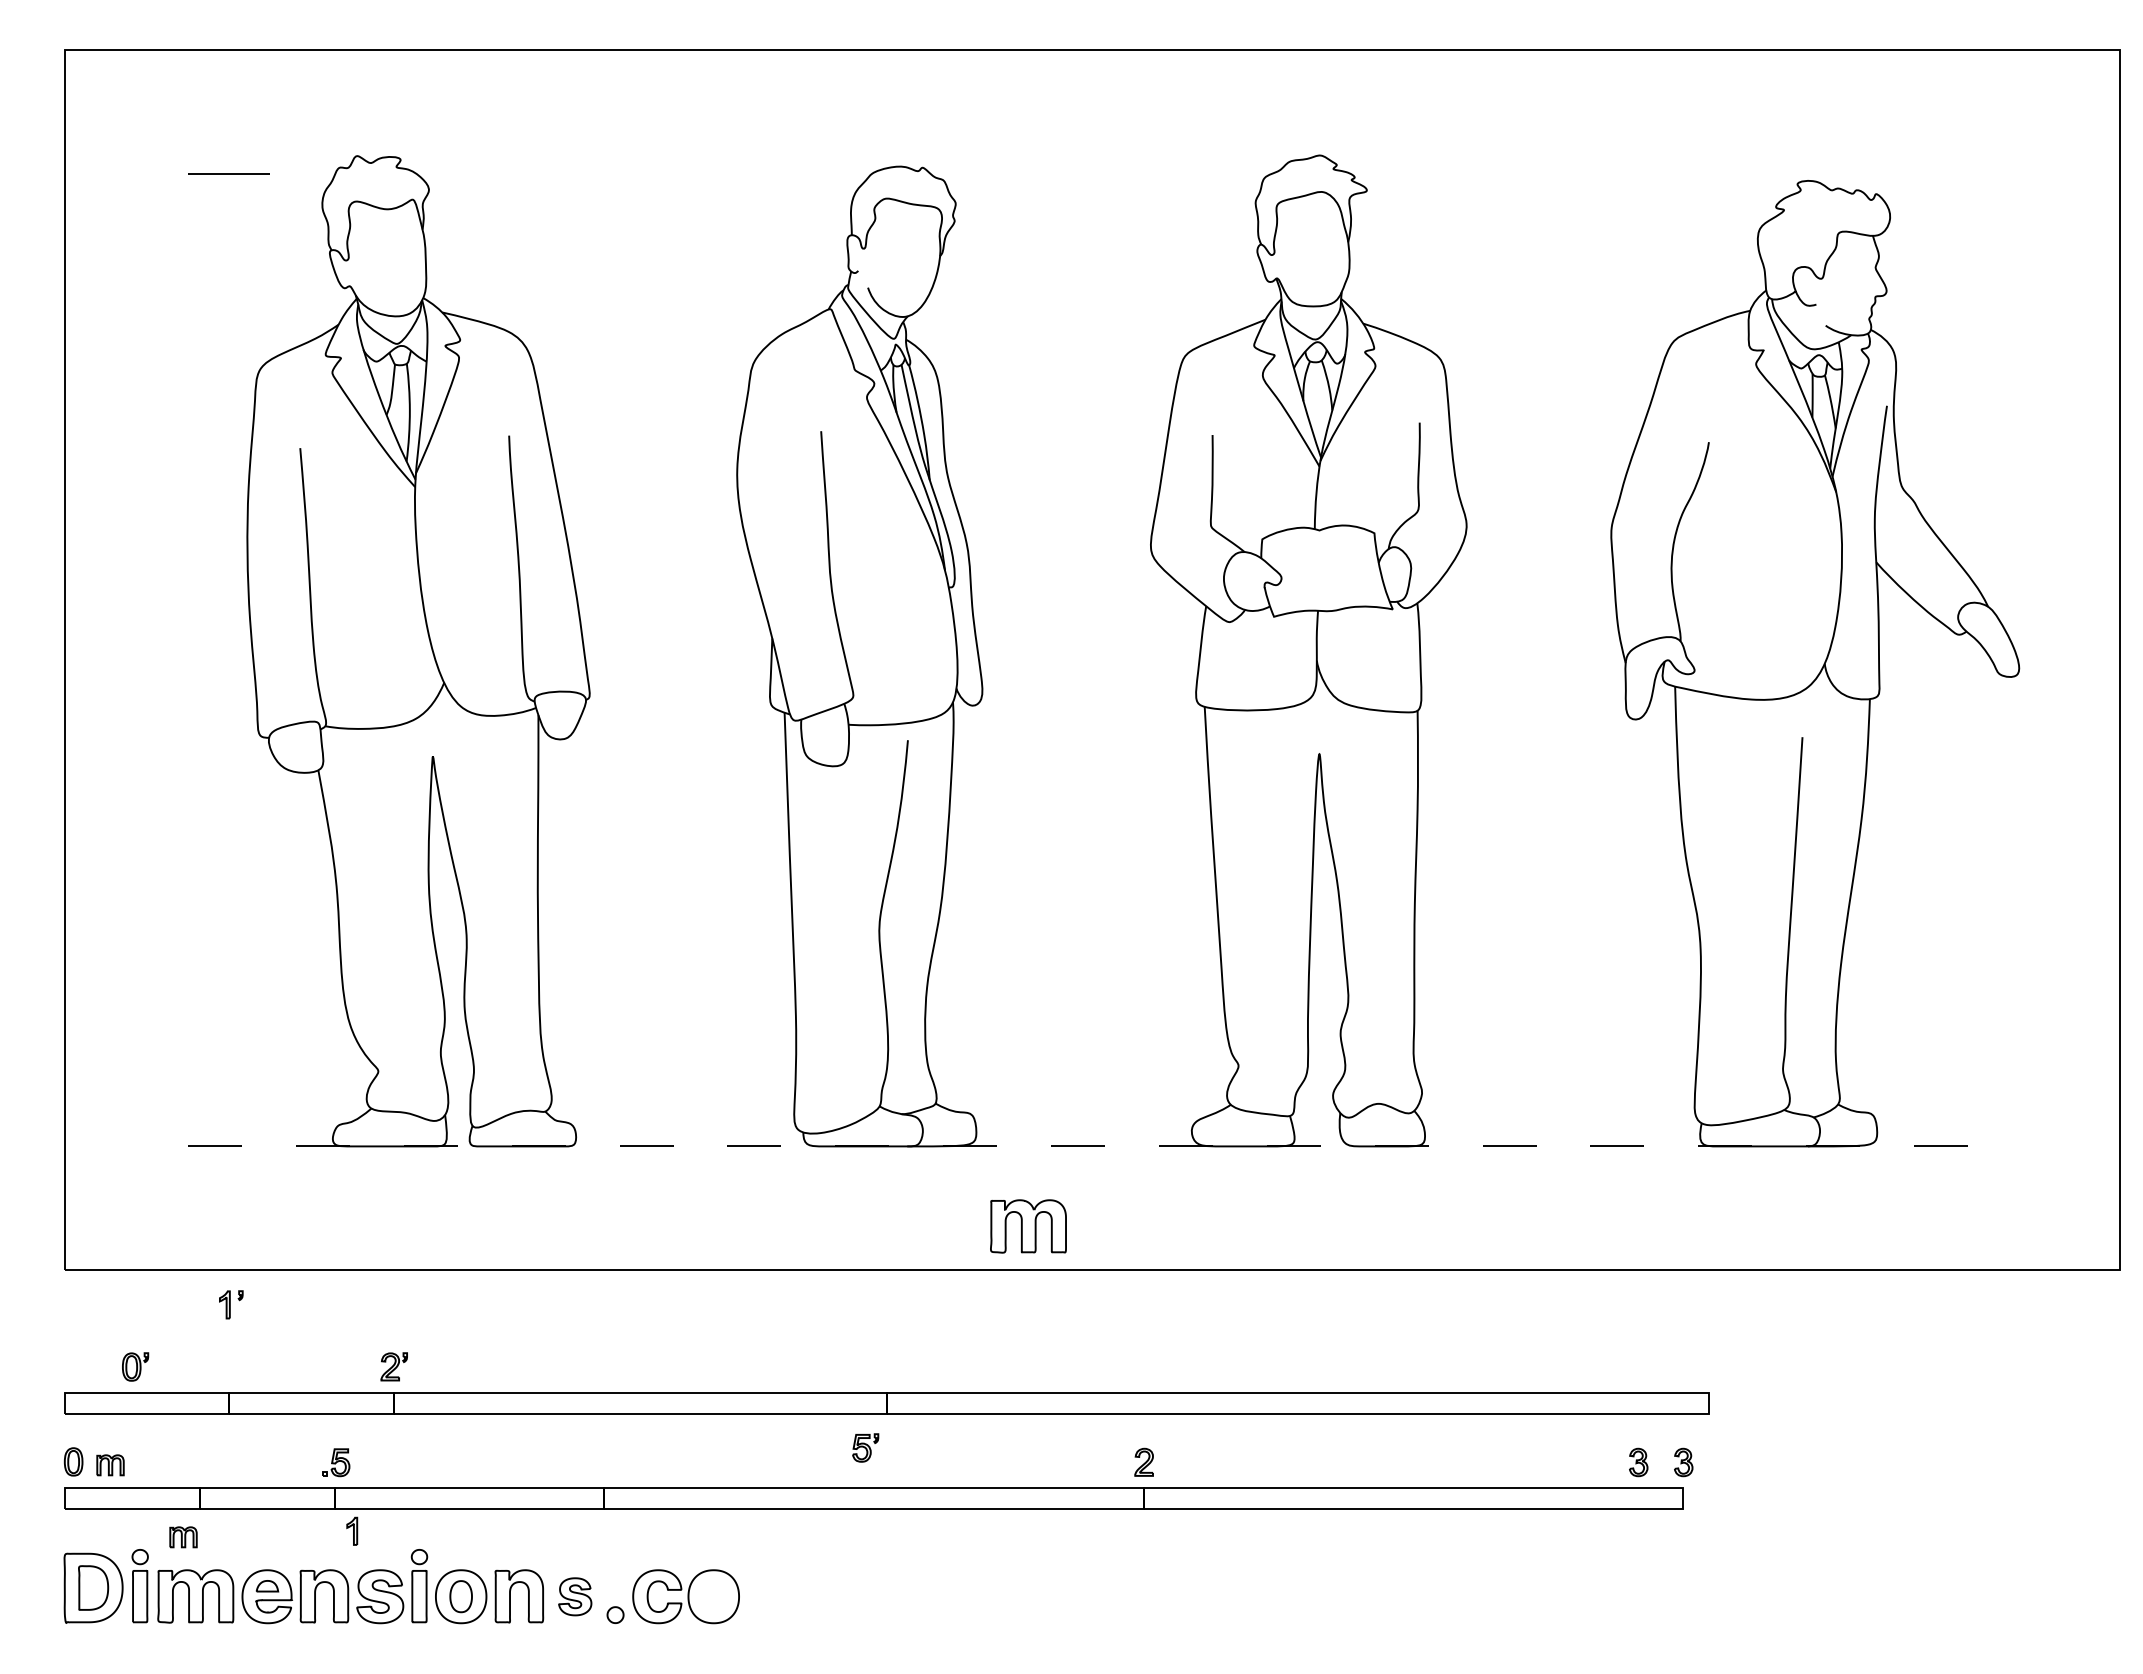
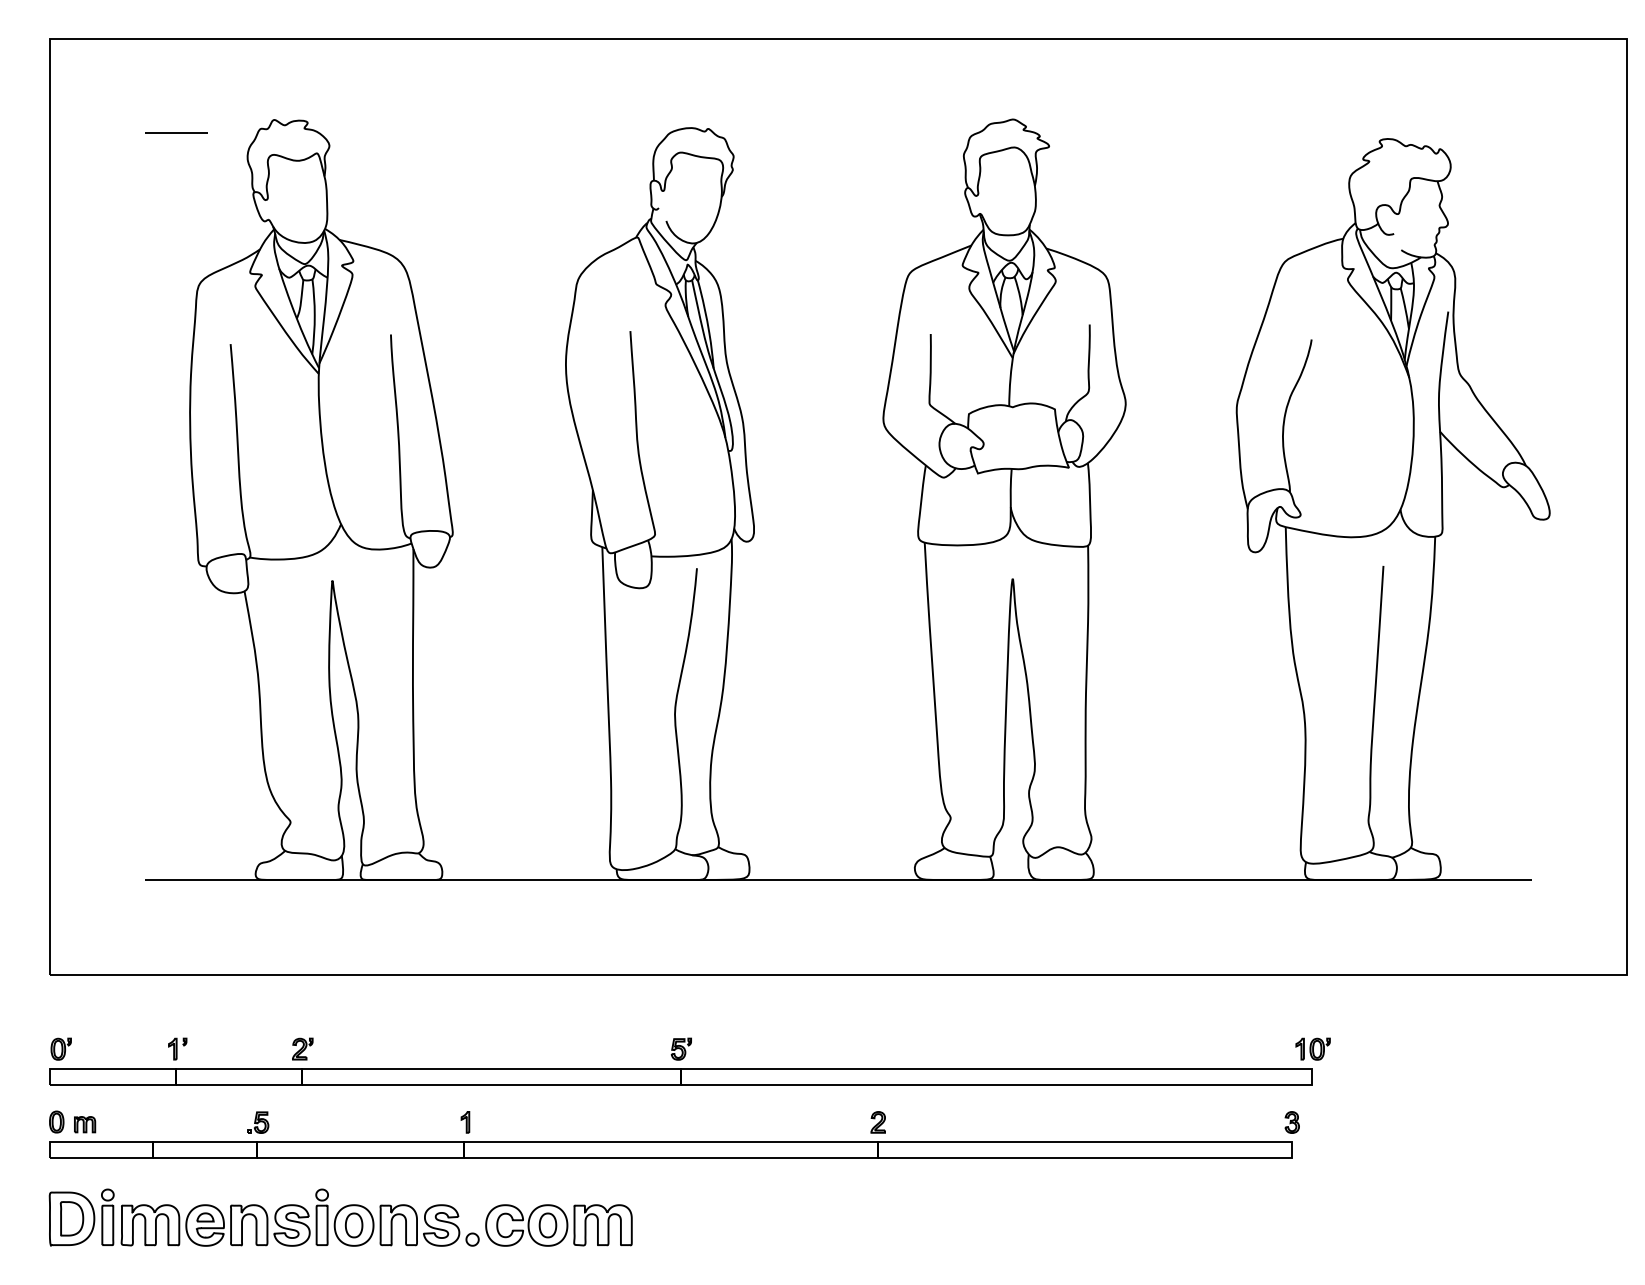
line: (1092, 1146) -> (838, 880), dashed -> solid
part: (1028, 1226) -> (603, 1225), moved
part: (231, 1304) -> (177, 1048), moved
part: (135, 1366) -> (61, 1048), moved
part: (1710, 1366) -> (1312, 1048), added
part: (865, 1447) -> (681, 1048), moved
part: (1638, 1462) -> (1257, 1122), removed
part: (352, 1530) -> (465, 1121), moved
part: (183, 1537) -> (141, 1180), removed
part: (575, 1596) -> (441, 1225), size x1.43
part: (713, 1596) -> (547, 1225), added

